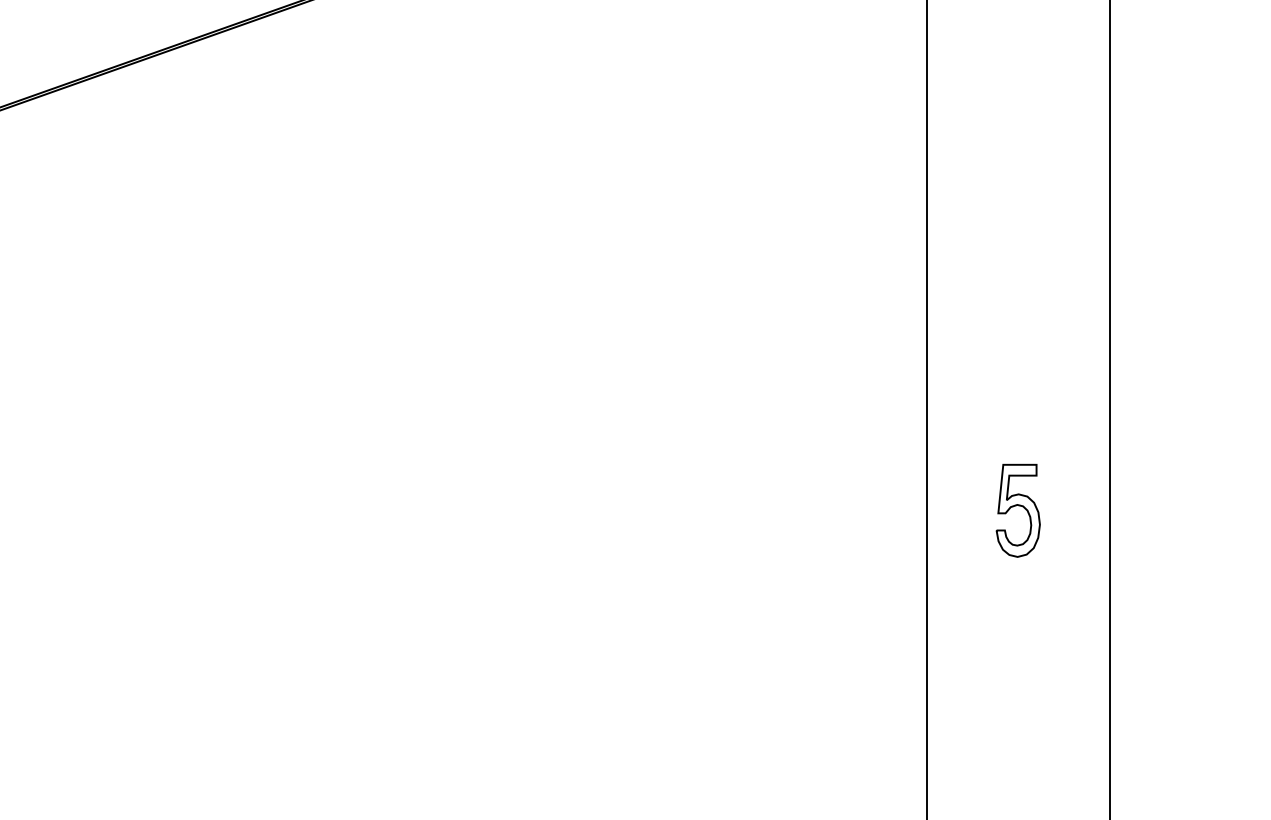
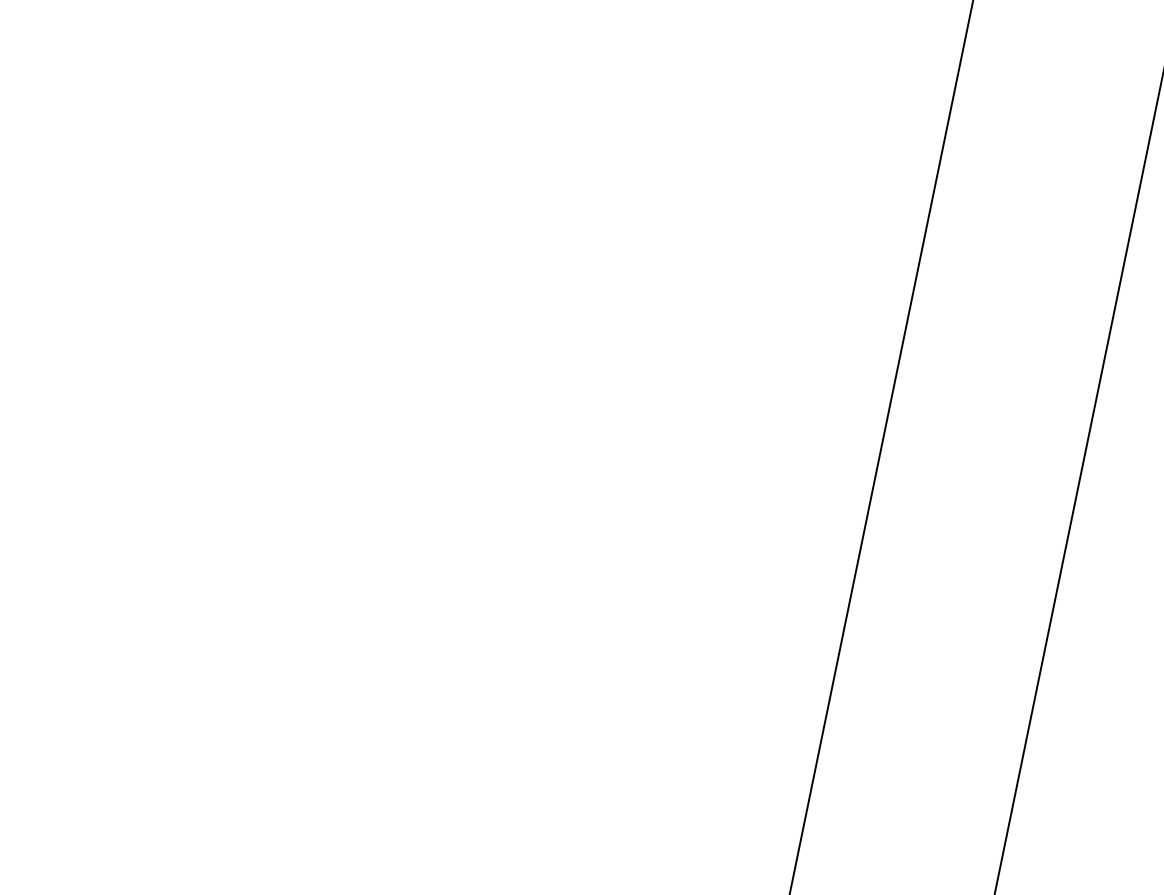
part: (1017, 510) -> (939, 658), removed

